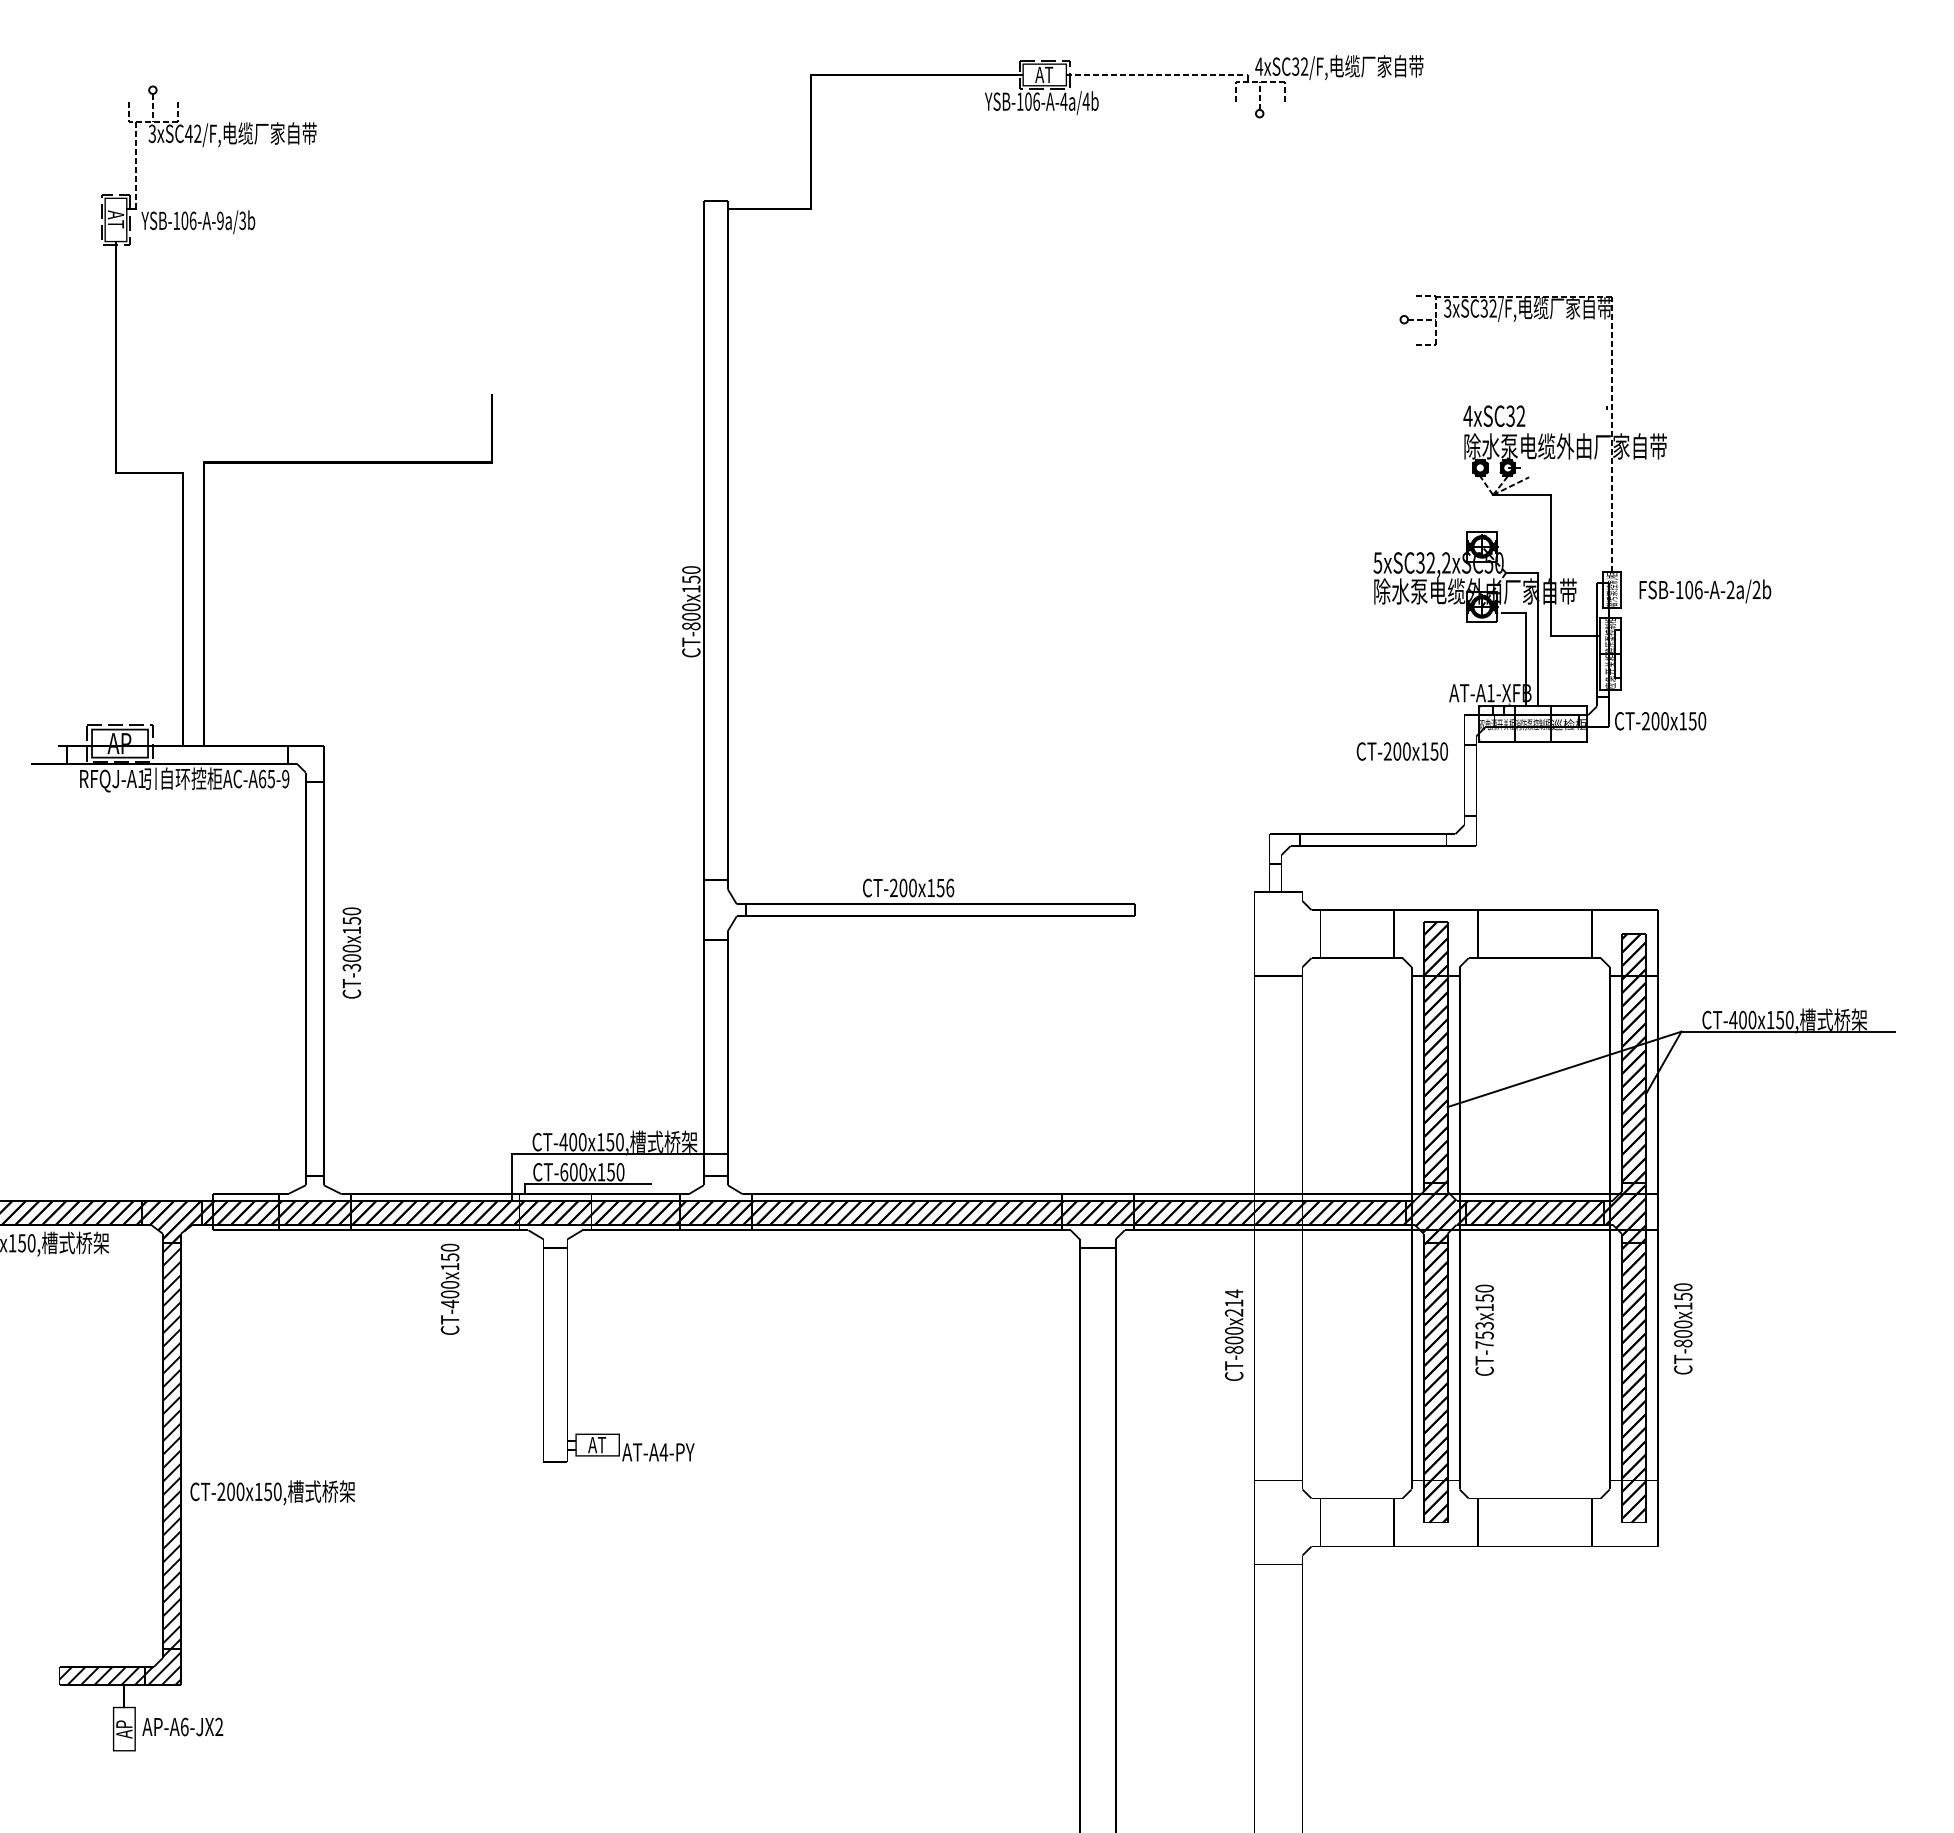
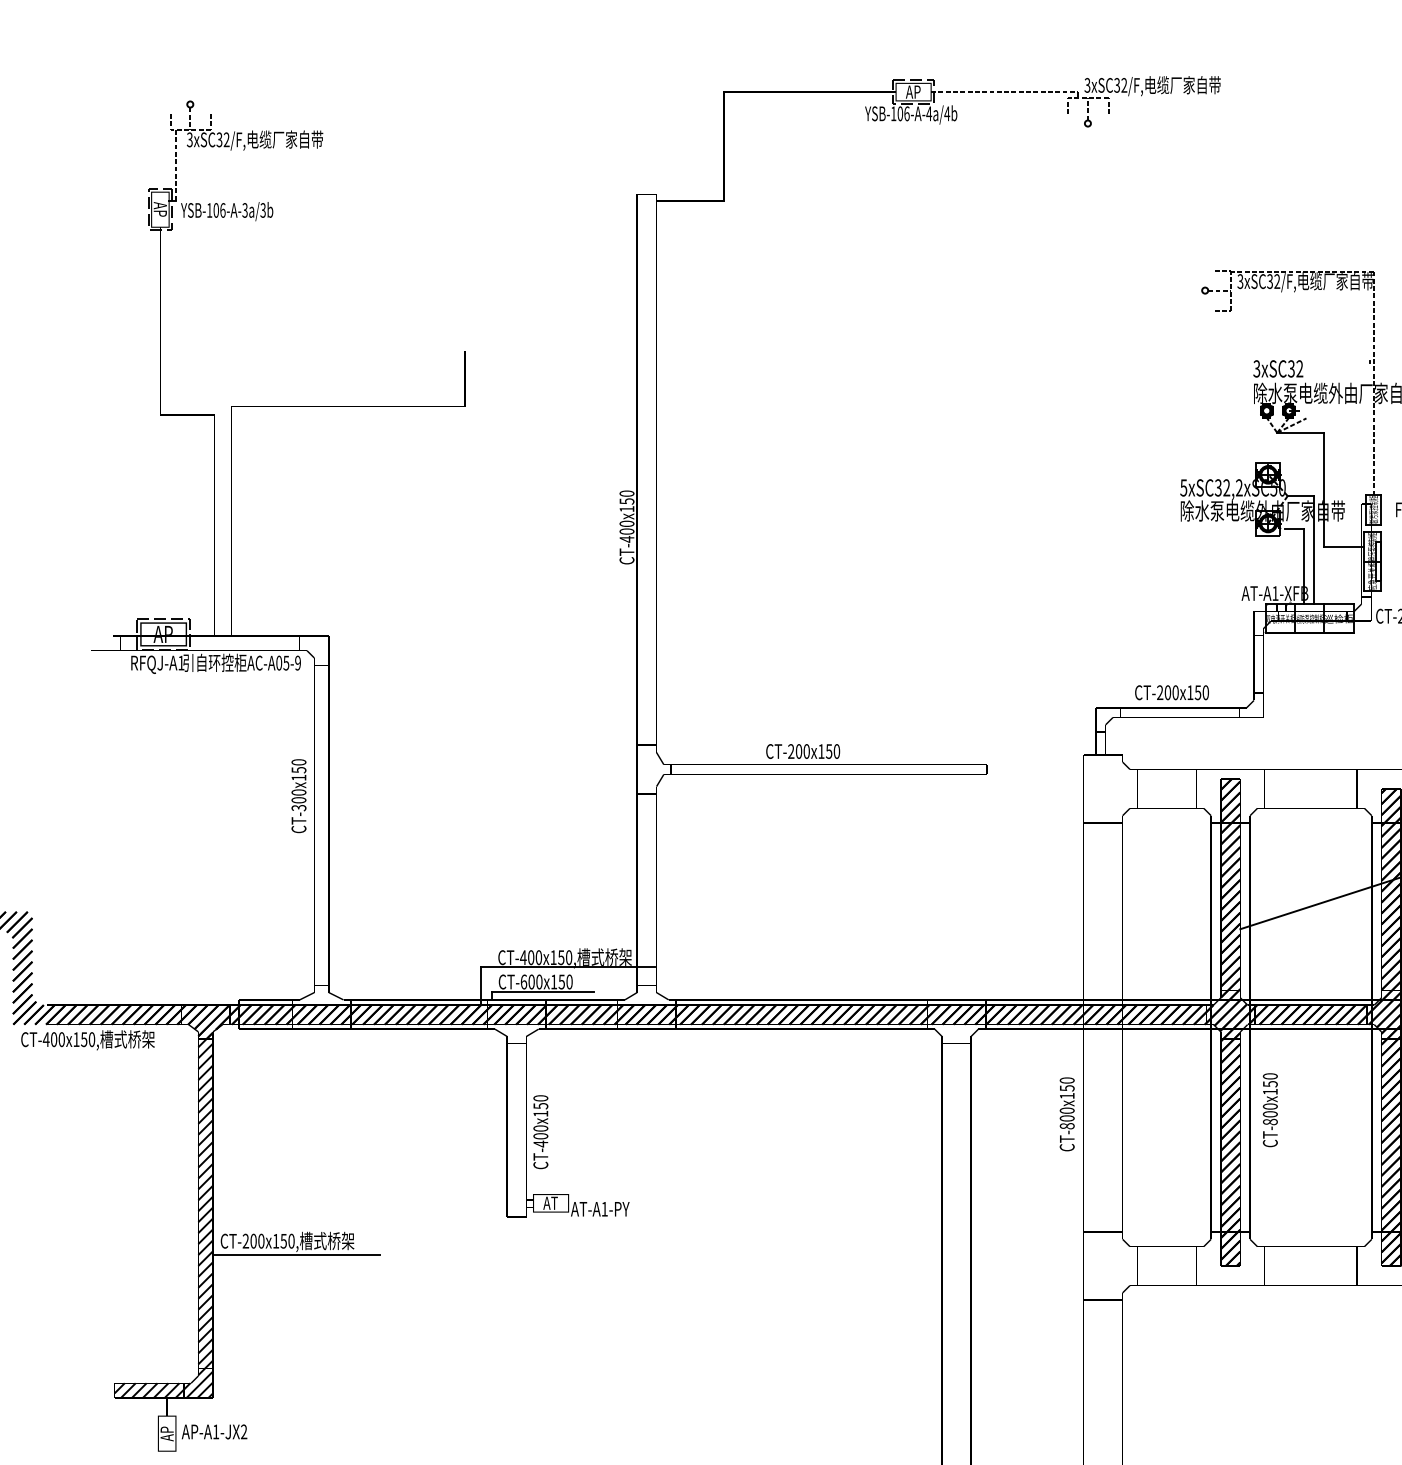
text: (1259, 66) -> (1087, 85), 4xSC32/F, -> 3xSC32/F,
text: (1049, 74) -> (917, 91), AT -> AP
text: (188, 133) -> (219, 139), 3xSC42/F, -> 3xSC32/F,
text: (220, 220) -> (245, 210), YSB-106-A-9a/3b -> YSB-106-A-3a/3b
text: (115, 224) -> (159, 213), AT -> AP
text: (1467, 416) -> (1256, 369), 4xSC32 -> 3xSC32
text: (691, 626) -> (627, 539), CT-800x150 -> CT-400x150
text: (1401, 751) -> (1171, 692), moved
text: (262, 778) -> (279, 662), AC-A65-9 -> AC-A05-9
text: (950, 887) -> (837, 751), CT-200x156 -> CT-200x150
text: (351, 952) -> (298, 795), moved
text: (449, 1288) -> (540, 1131), moved
text: (1234, 1302) -> (1067, 1087), CT-800x214 -> CT-800x150
text: (1484, 1334) -> (1270, 1113), CT-753x150 -> CT-800x150
text: (663, 1452) -> (604, 1209), AT-A4-PY -> AT-A1-PY
line: (283, 1508) -> (296, 1254), added
text: (184, 1726) -> (215, 1431), AP-A6-JX2 -> AP-A1-JX2

